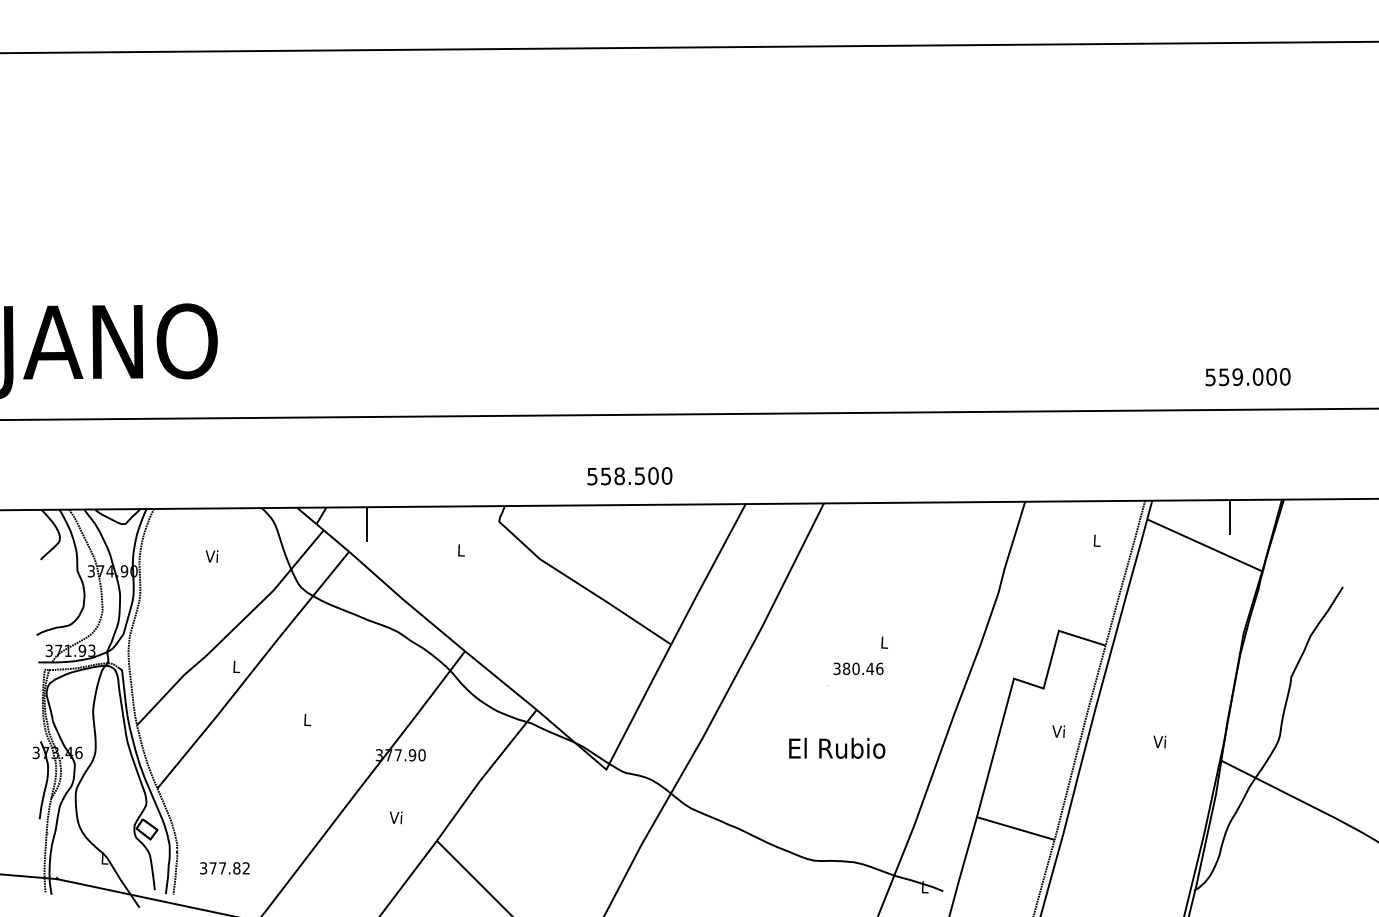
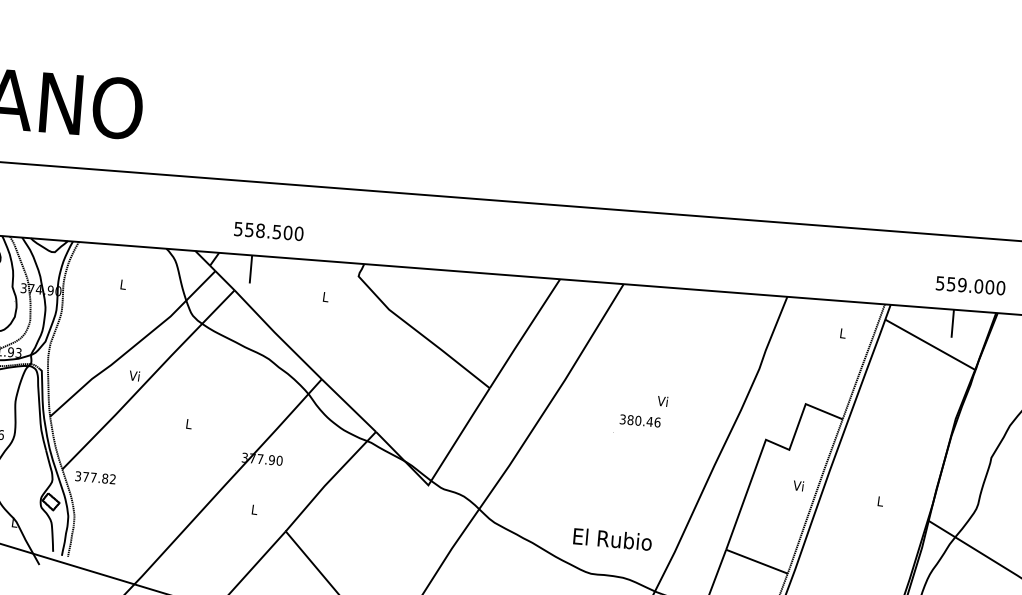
text: (1247, 377) -> (970, 286), moved
text: (629, 476) -> (268, 231), moved
text: (211, 556) -> (122, 284), Vi -> L
text: (883, 642) -> (662, 401), L -> Vi
text: (235, 666) -> (134, 375), L -> Vi
text: (1159, 741) -> (879, 500), Vi -> L
text: (837, 747) -> (613, 538), moved
text: (395, 817) -> (253, 509), Vi -> L
text: (224, 868) -> (95, 477), moved

